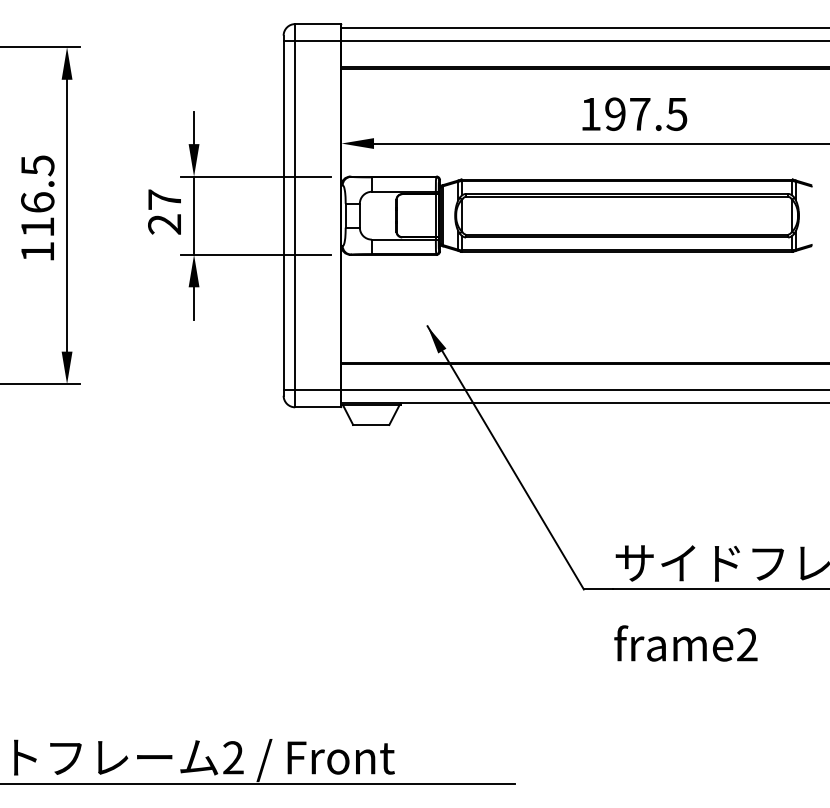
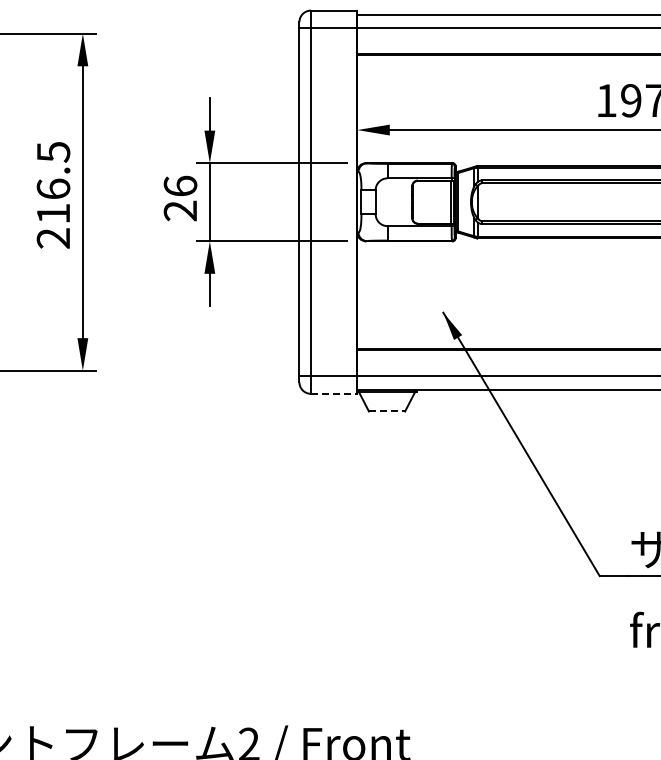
text: (164, 199) -> (180, 186), 27 -> 26
text: (37, 251) -> (53, 238), 116.5 -> 216.5
line: (317, 407) -> (333, 394), solid -> dashed
line: (371, 424) -> (387, 411), solid -> dashed

